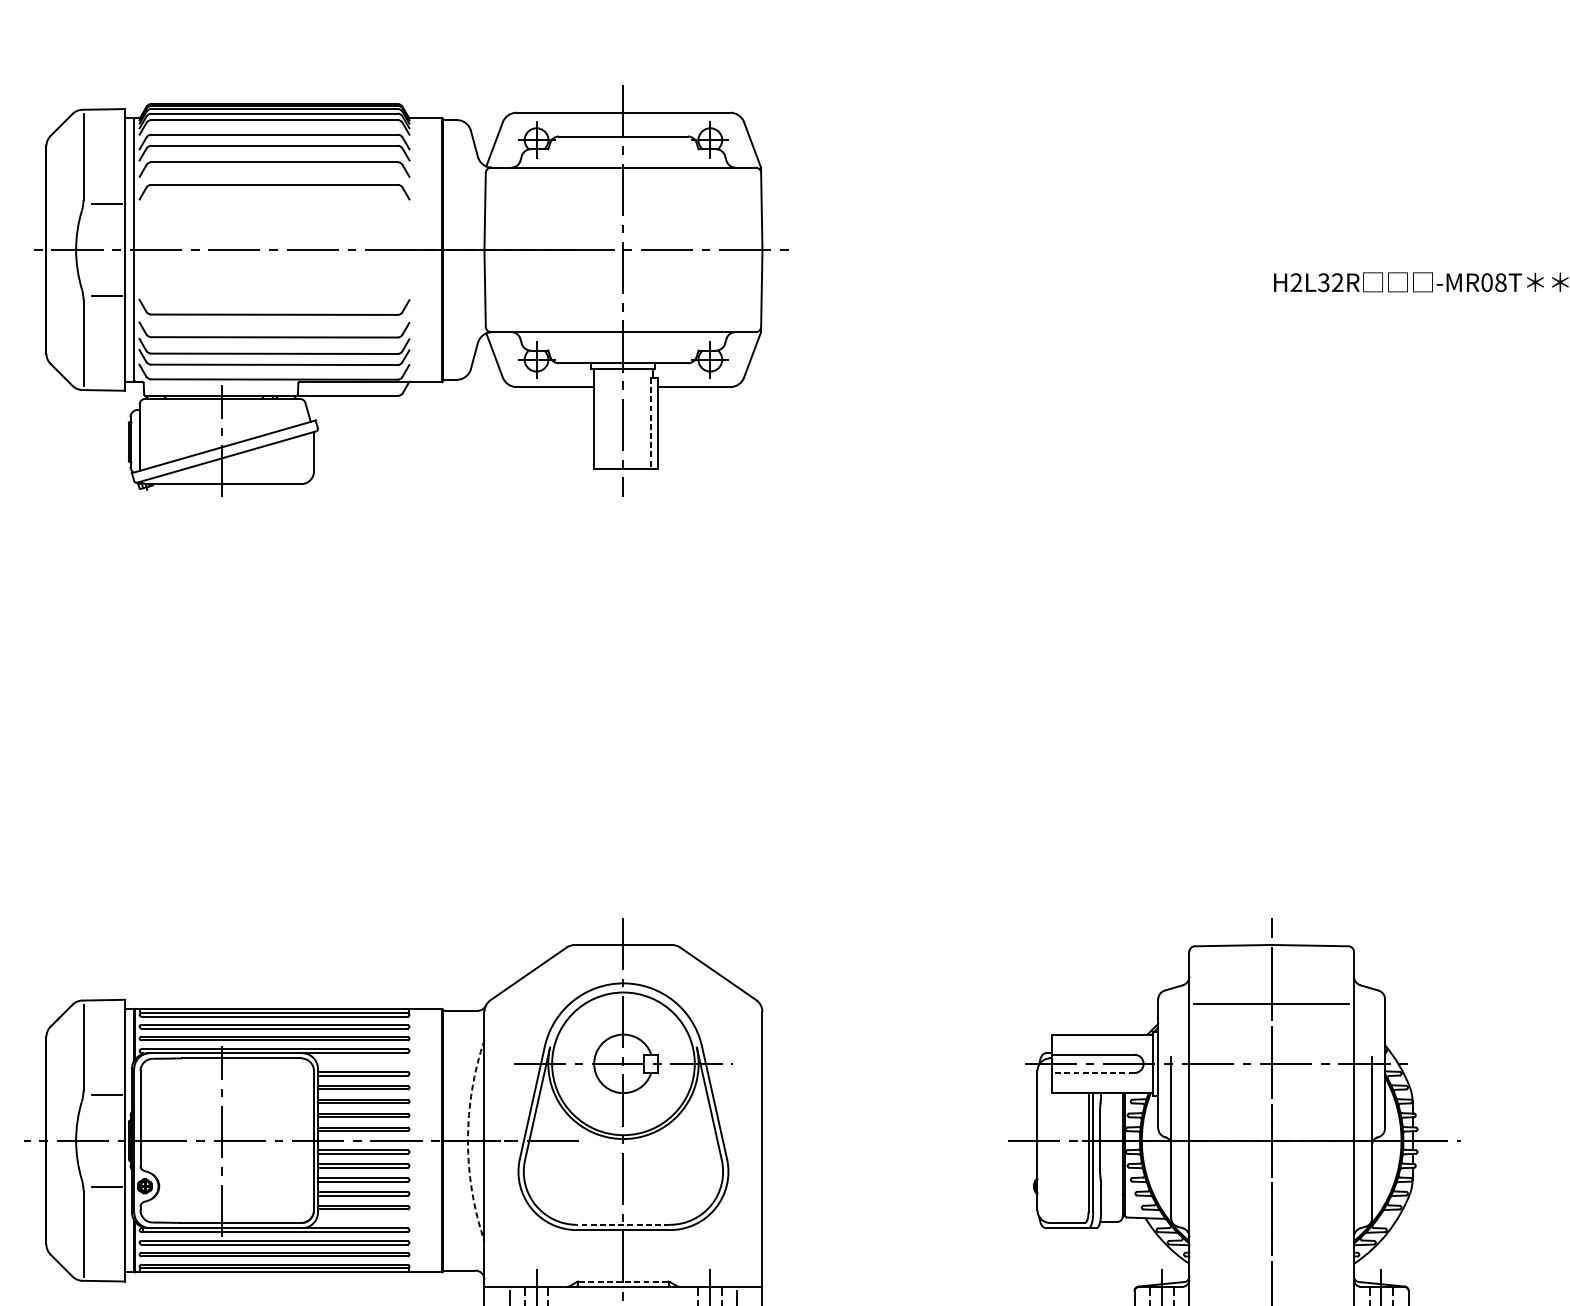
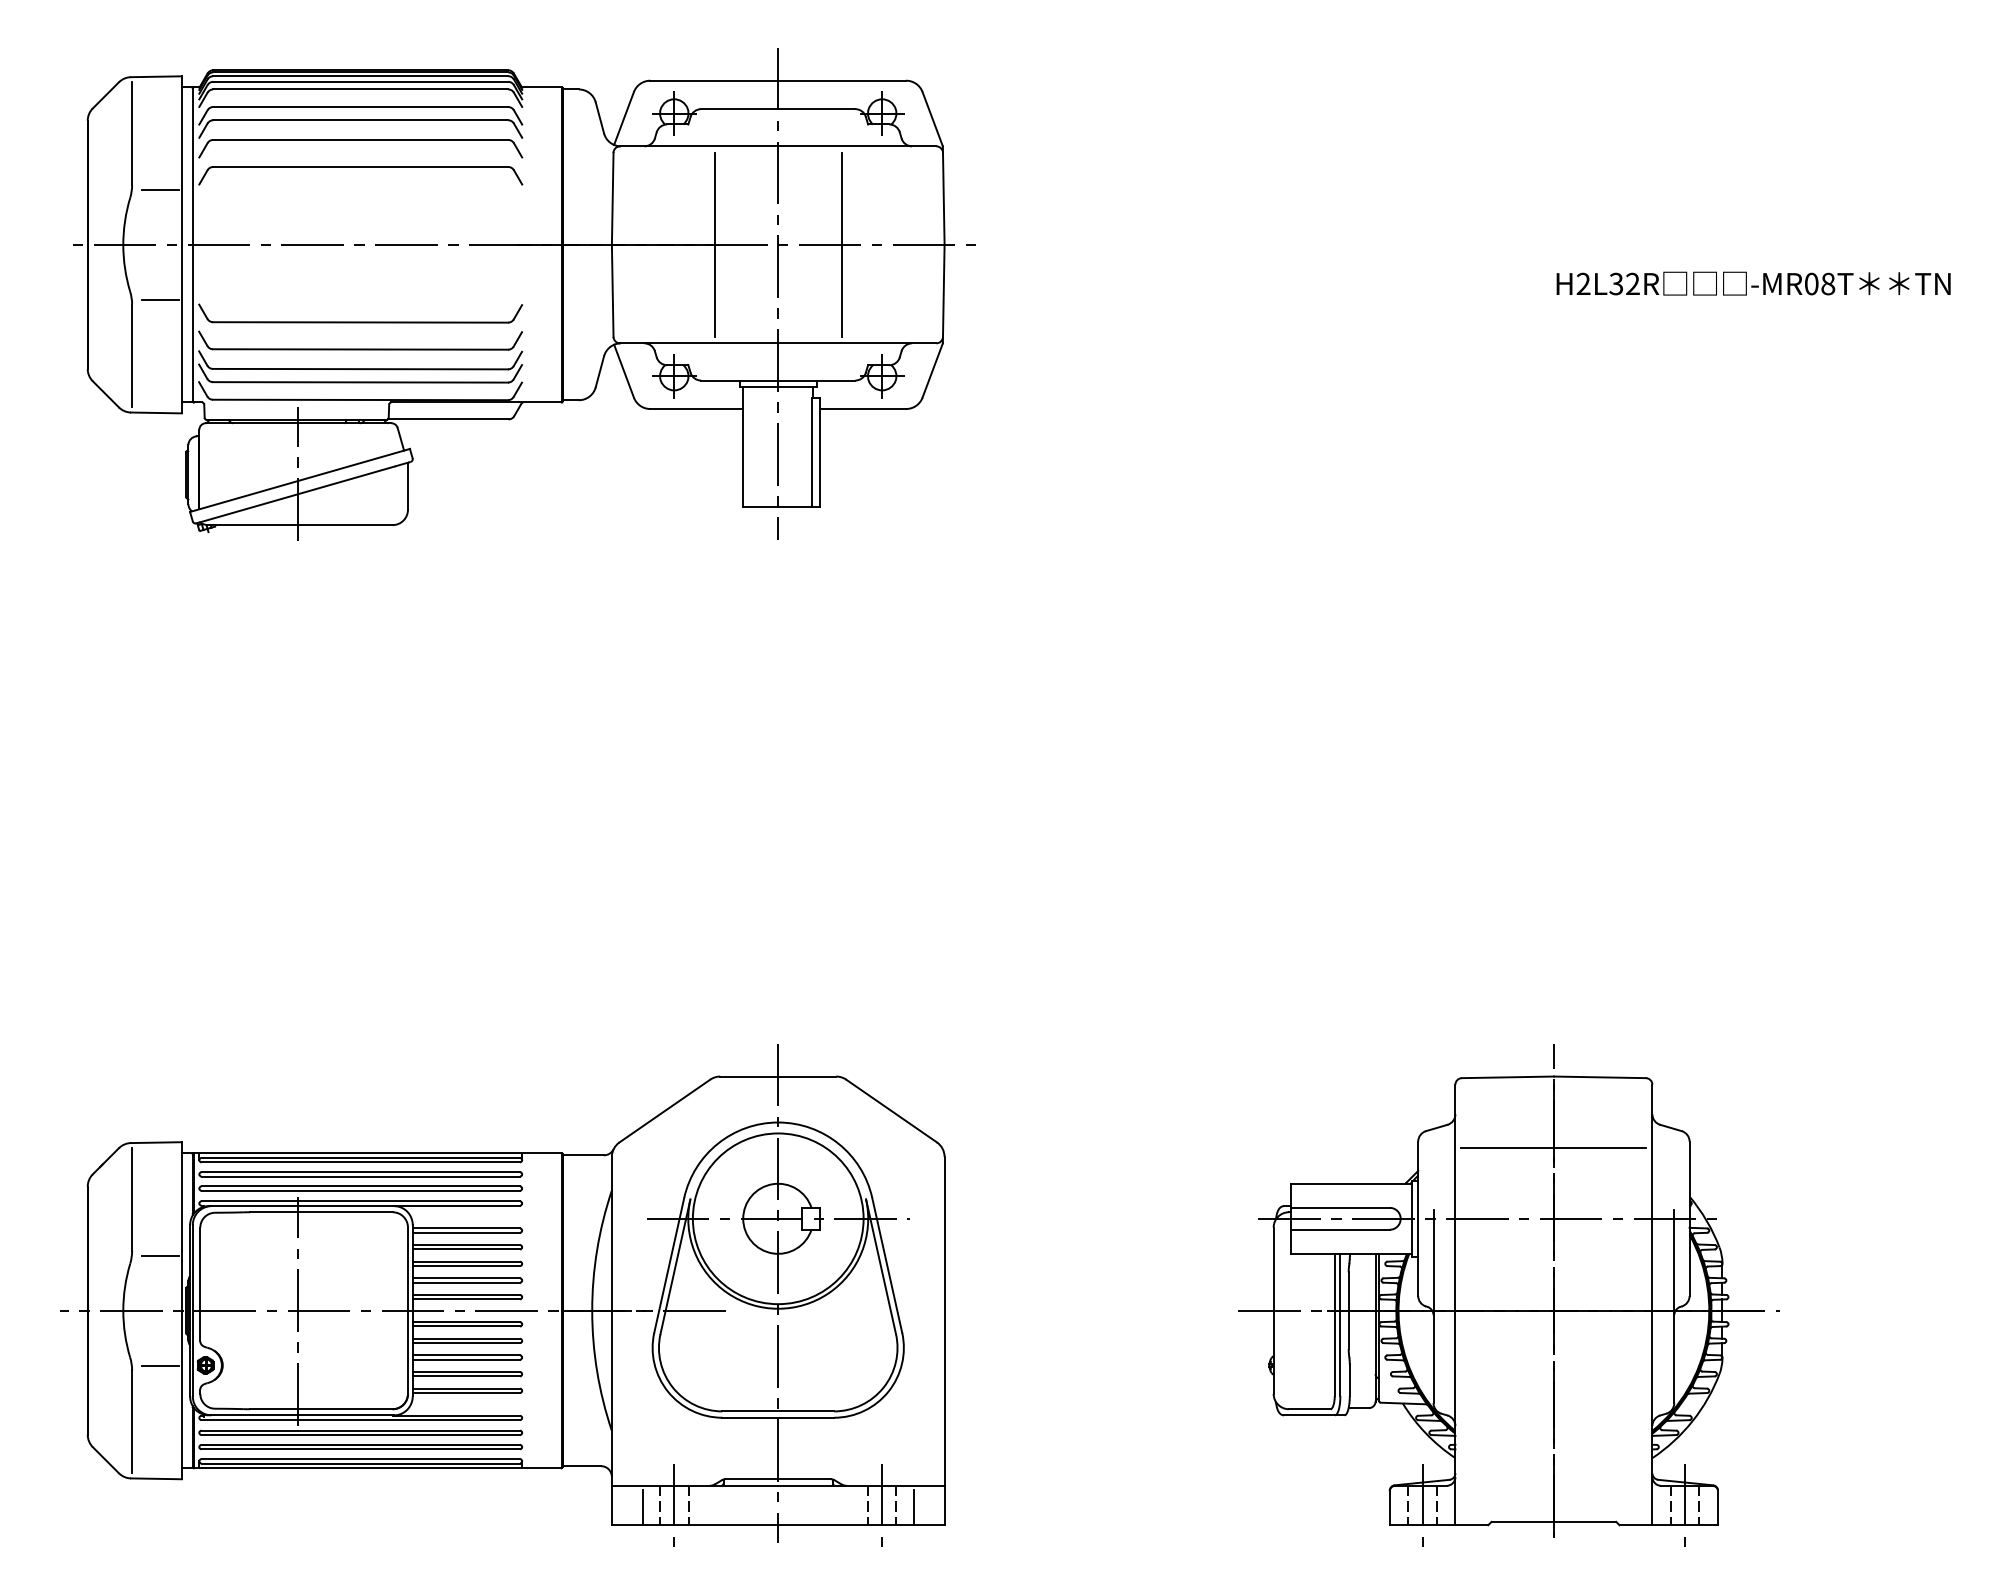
line: (570, 249) -> (714, 244), added
line: (676, 249) -> (841, 244), added
line: (651, 423) -> (811, 452), dashed -> solid
line: (1093, 1072) -> (1340, 1229), dashed -> solid
arc: (468, 1140) -> (592, 1310), dashed -> solid
line: (623, 1224) -> (778, 1411), dashed -> solid
line: (623, 1281) -> (778, 1479), dashed -> solid

